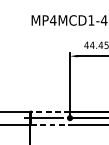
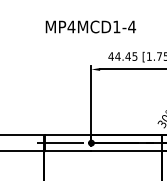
line: (49, 111) -> (67, 135), dashed -> solid
line: (50, 124) -> (68, 150), dashed -> solid

